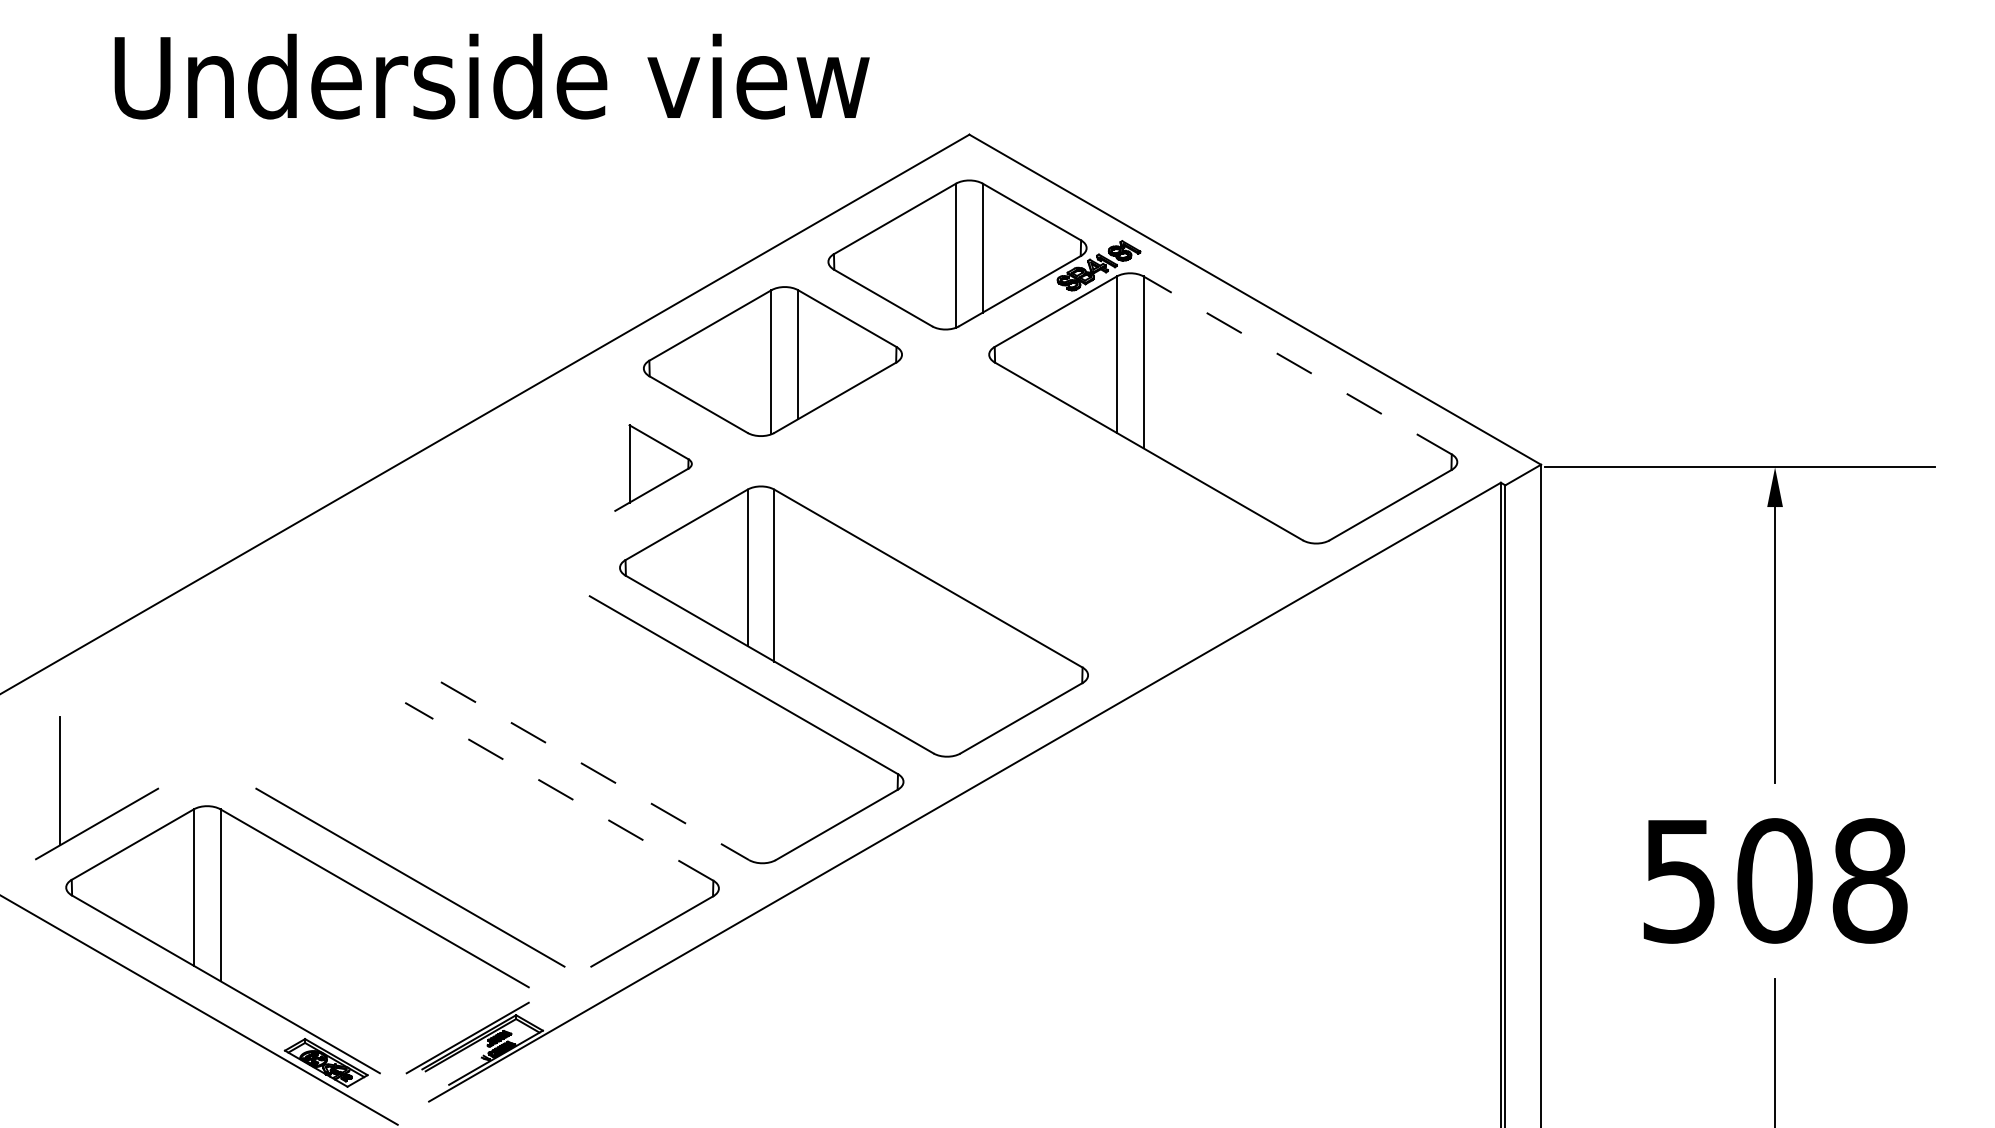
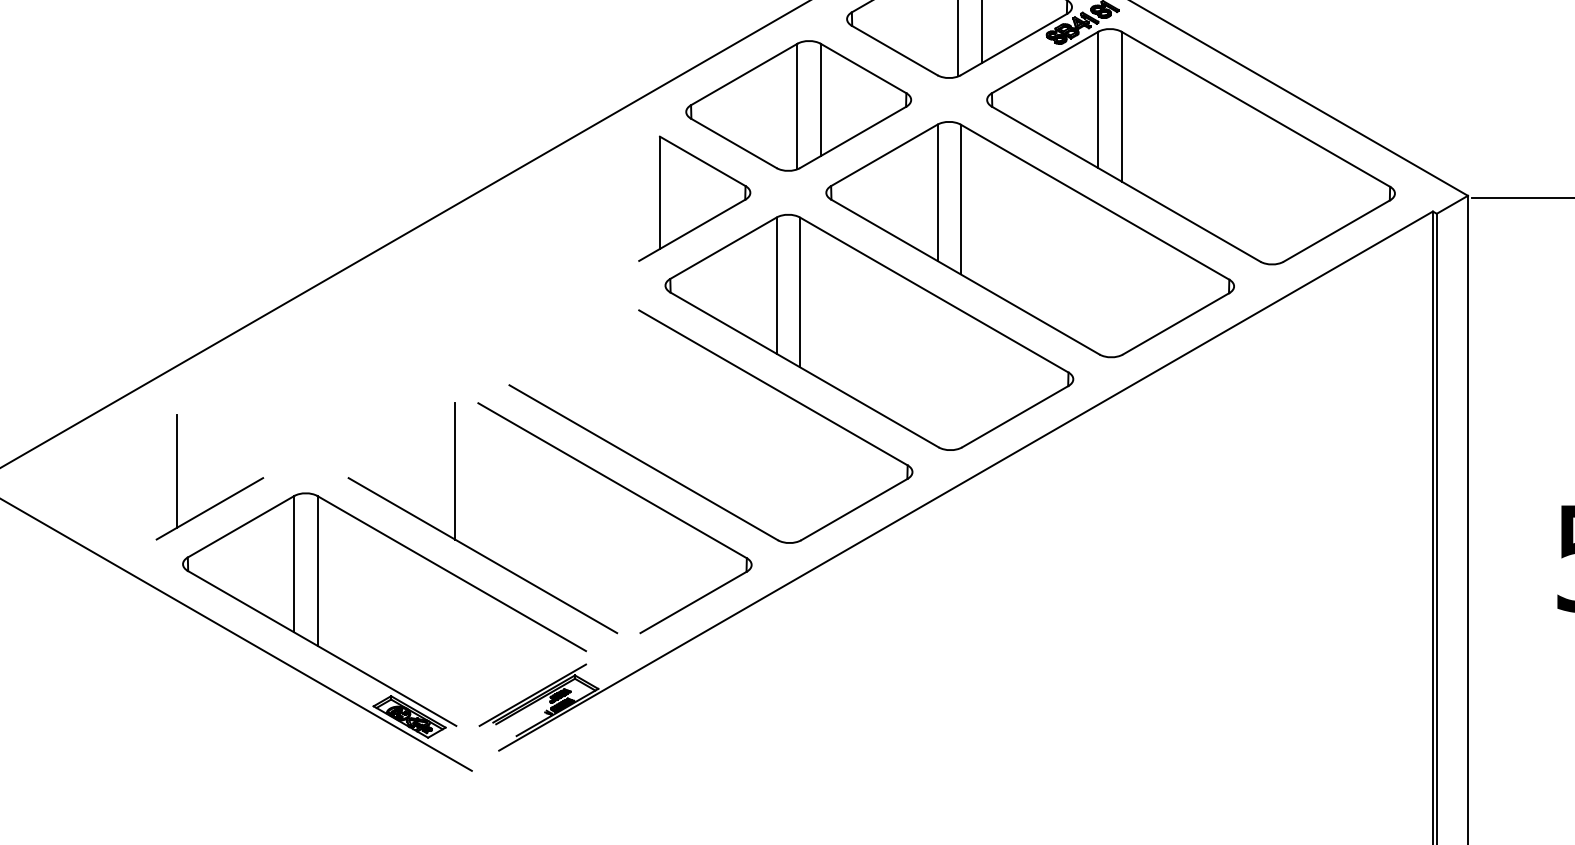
line: (1297, 365) -> (1255, 109), dashed -> solid
part: (653, 467) -> (694, 198), size x1.67
part: (1038, 514) -> (1030, 239), added
line: (595, 771) -> (644, 463), dashed -> solid
line: (378, 780) -> (455, 470), added
line: (559, 791) -> (612, 480), dashed -> solid

